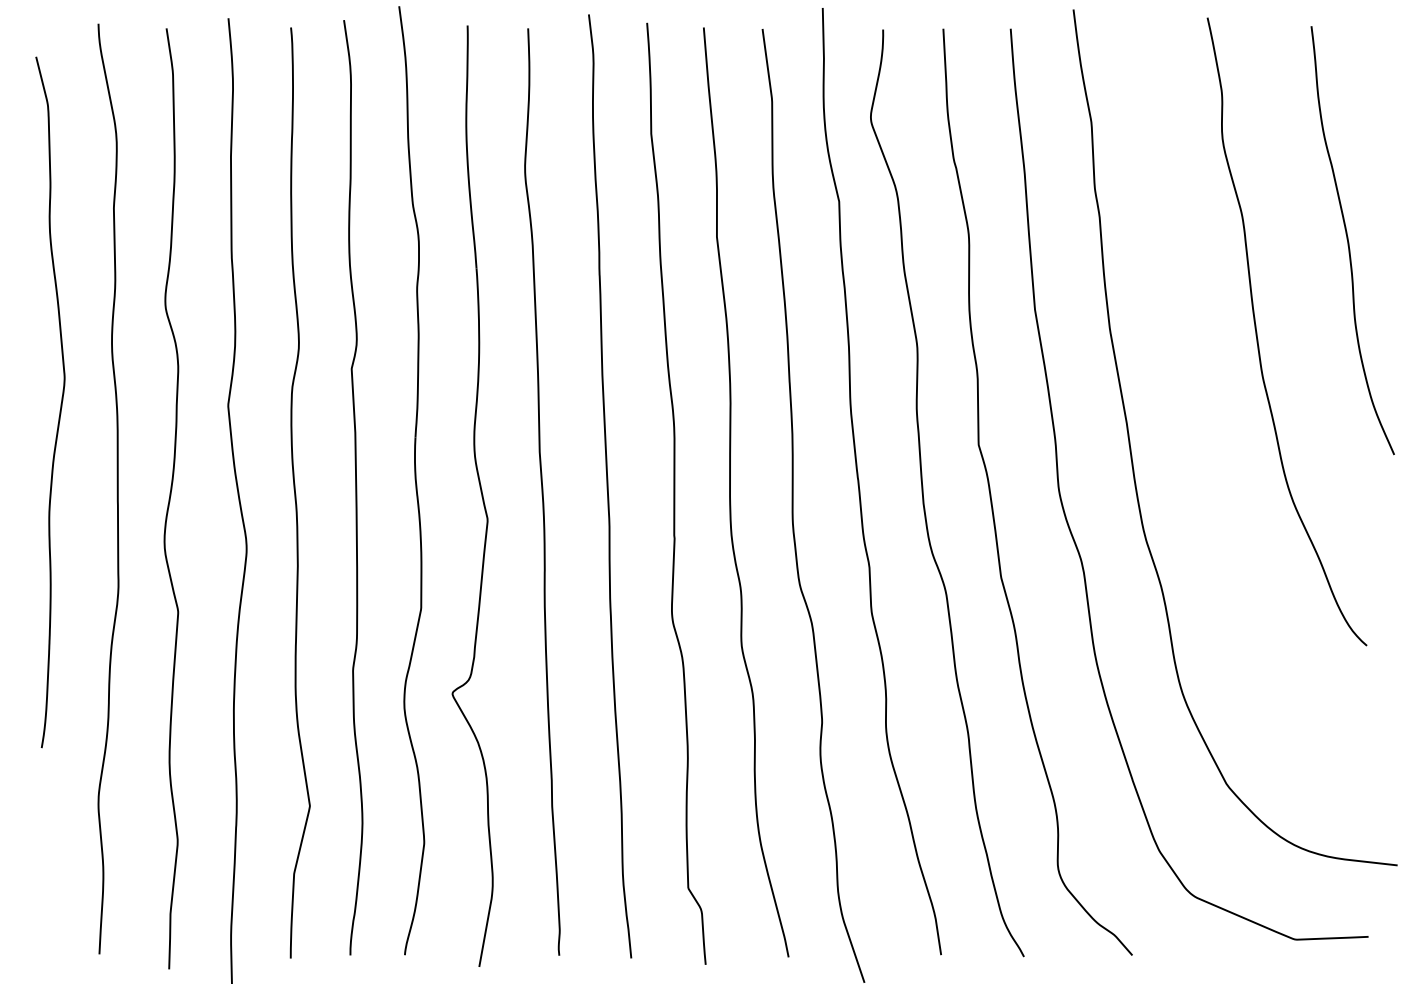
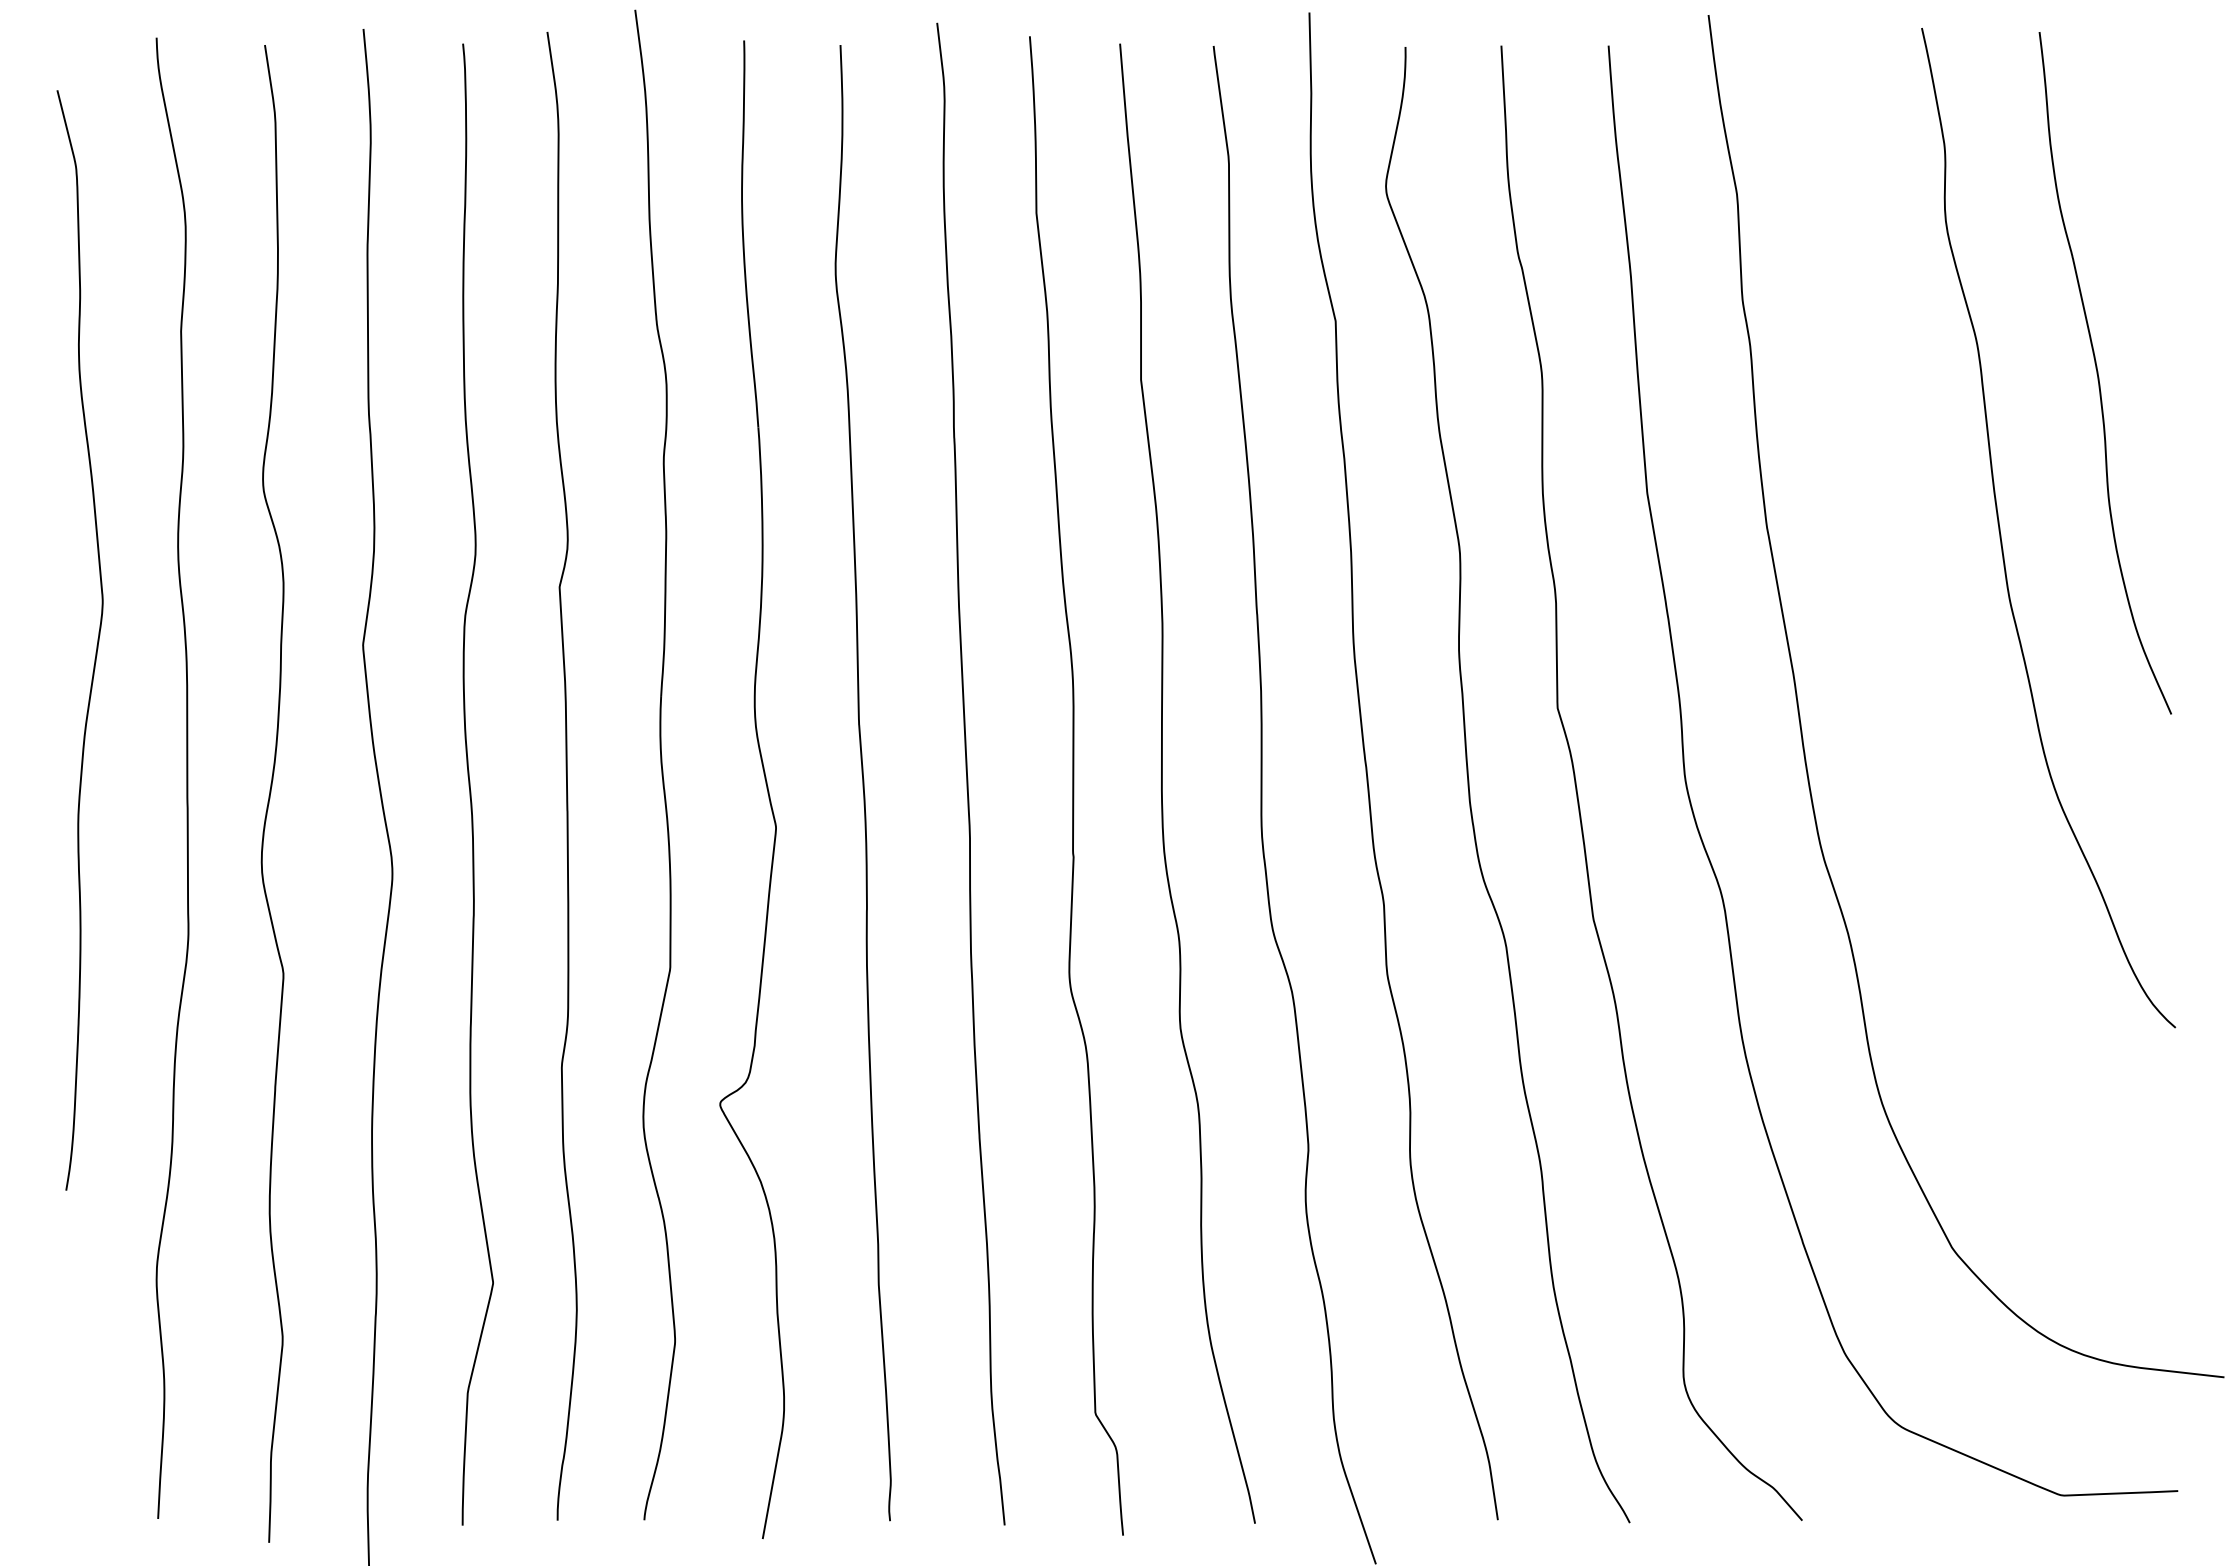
curve: (1349, 242) -> (2100, 376), moved

